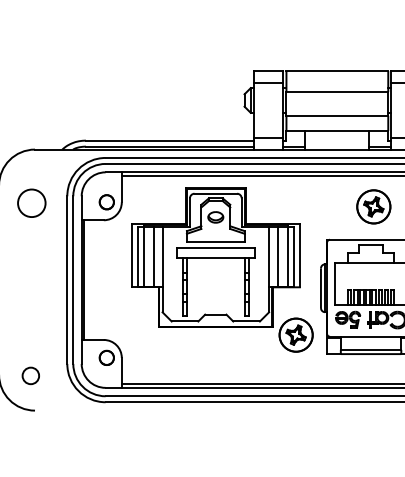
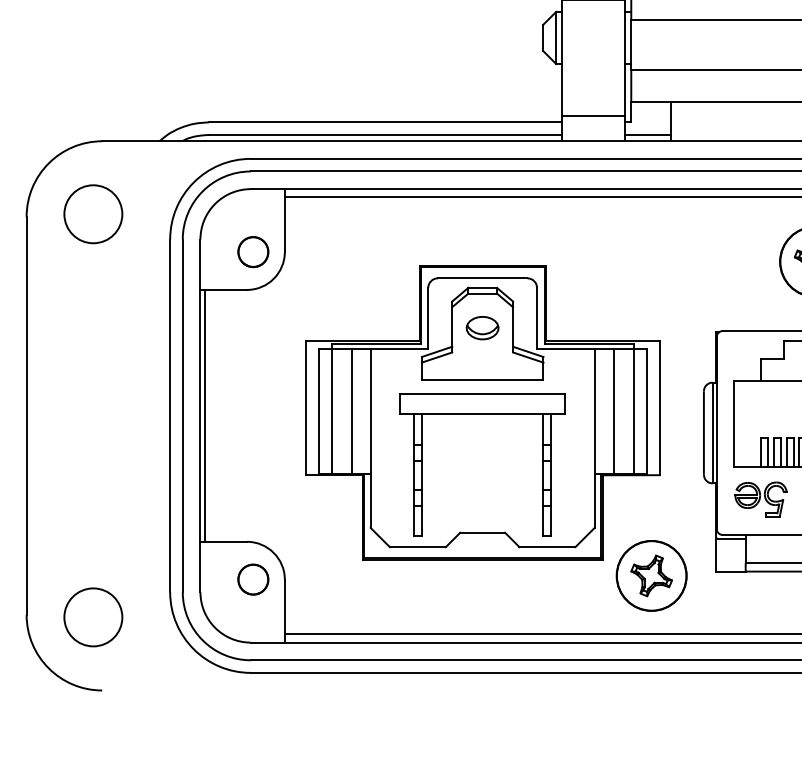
circle: (31, 202) -> (92, 212), moved
part: (222, 269) -> (496, 437), moved
circle: (30, 375) -> (92, 616), size x1.67

